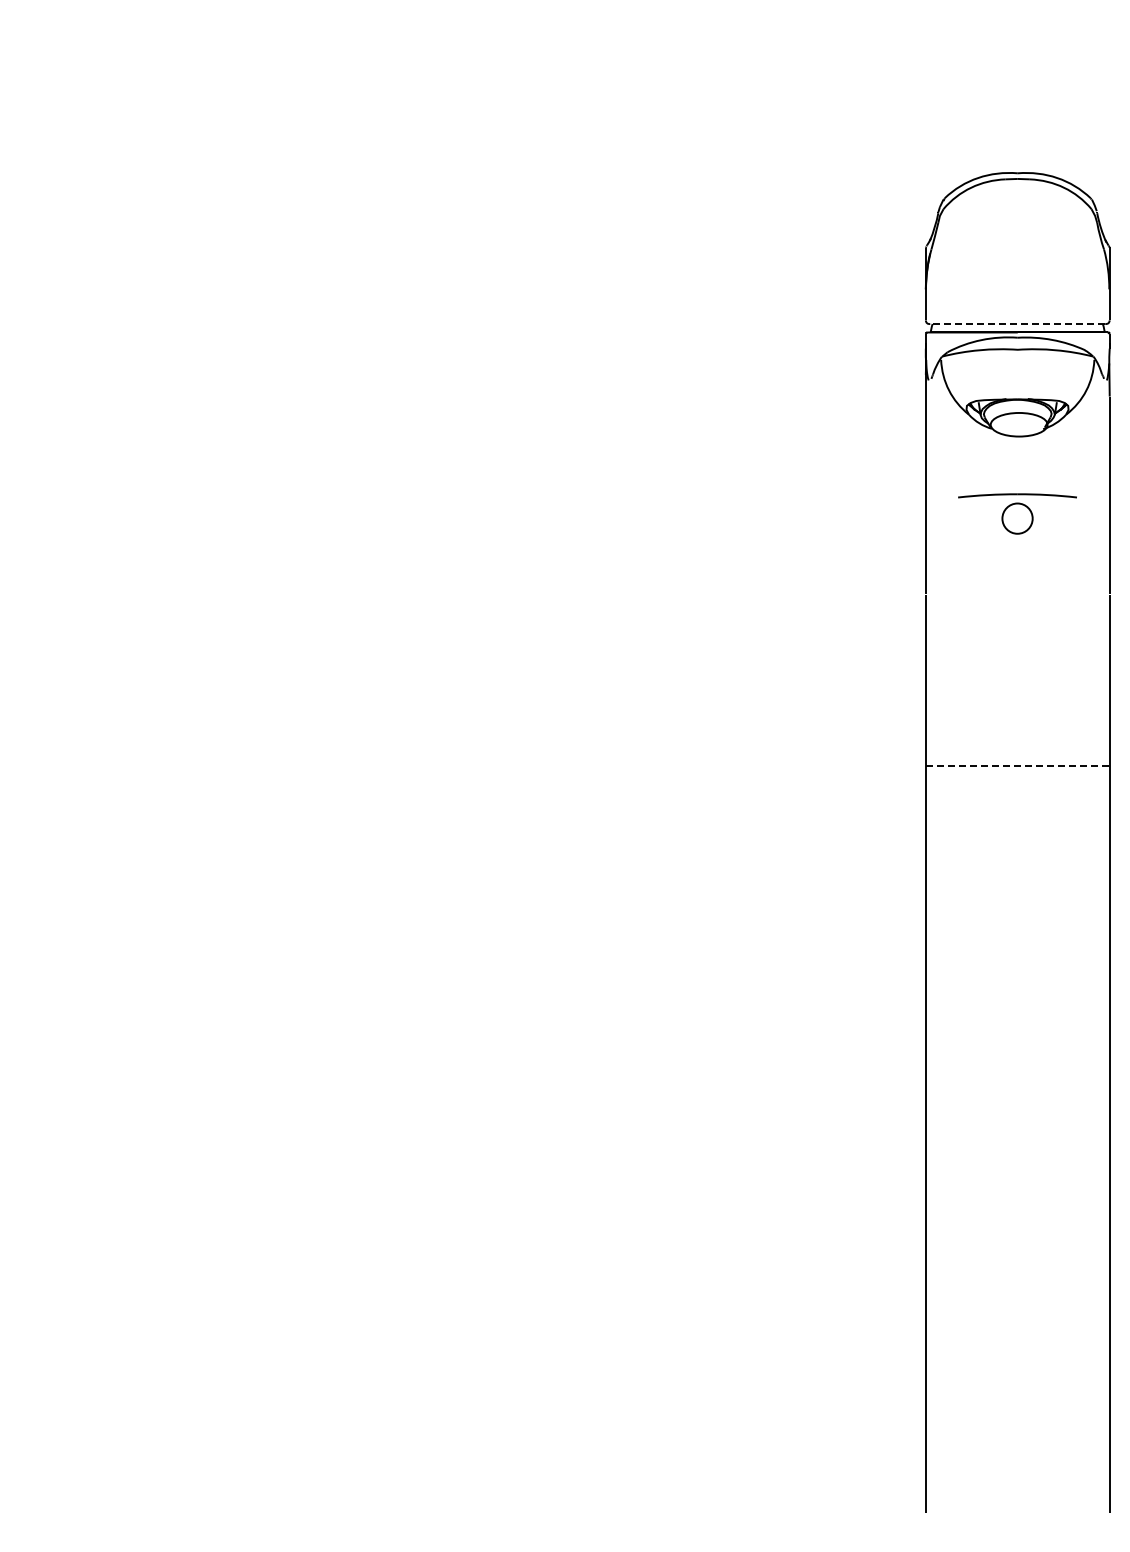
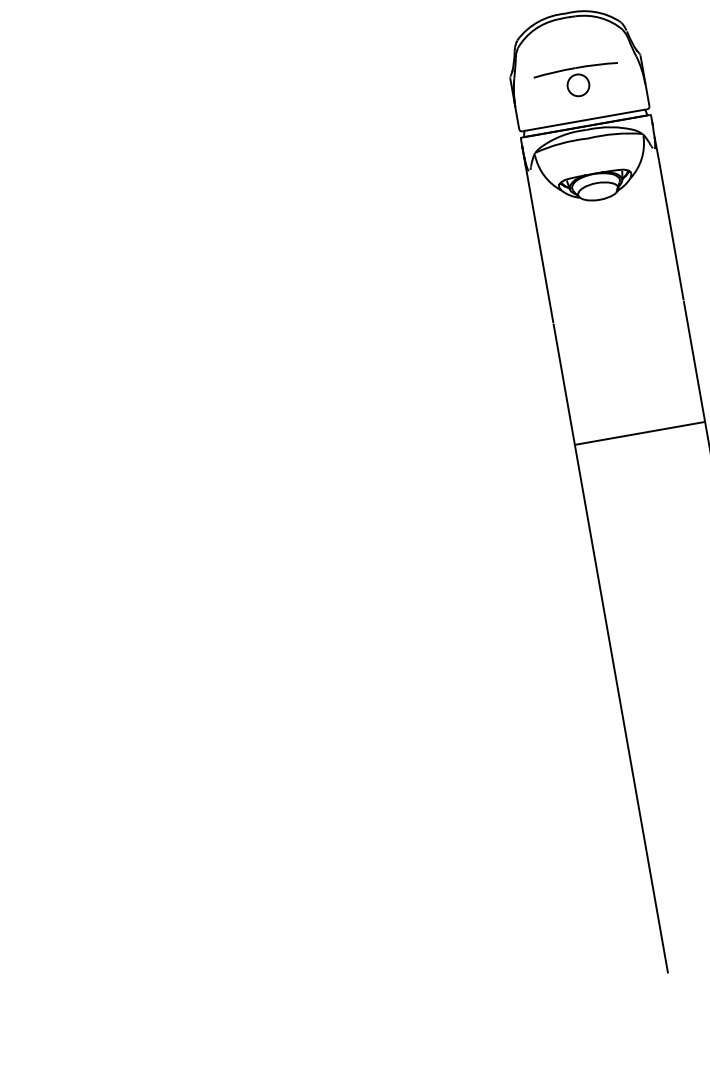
line: (1017, 324) -> (584, 120), dashed -> solid
part: (1017, 513) -> (577, 81), moved
line: (1017, 766) -> (639, 433), dashed -> solid

